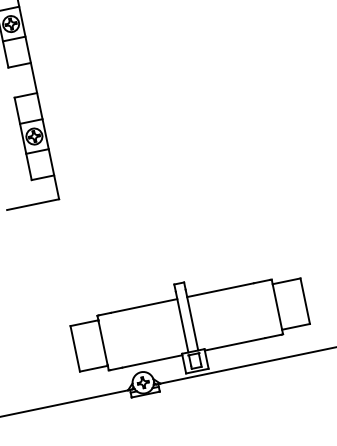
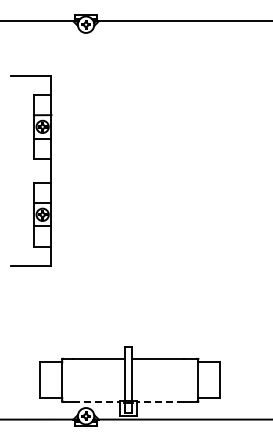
line: (234, 344) -> (160, 401), solid -> dashed
line: (152, 361) -> (96, 401), solid -> dashed

